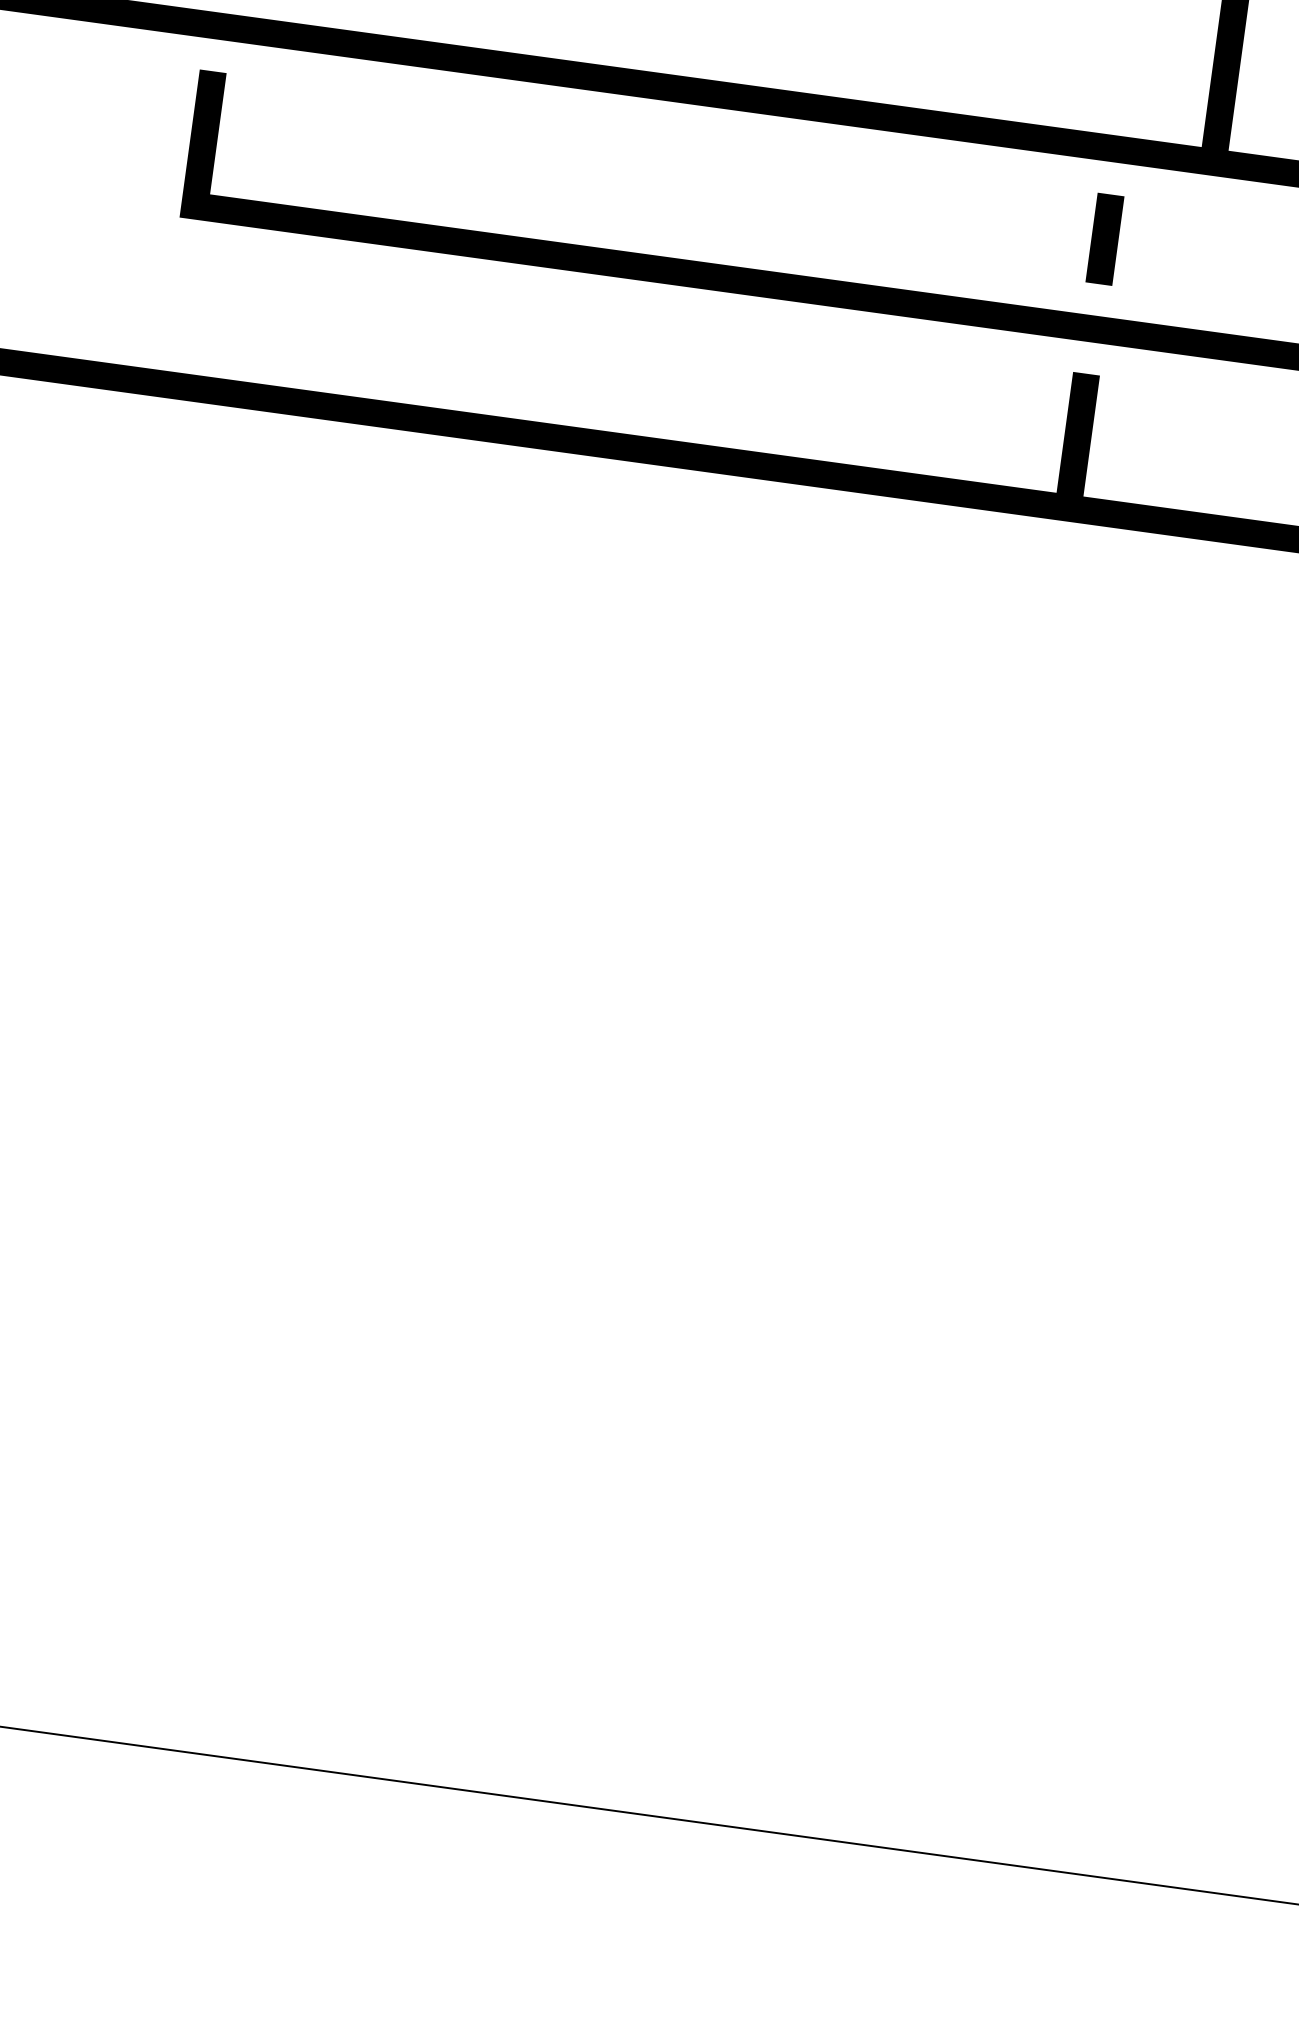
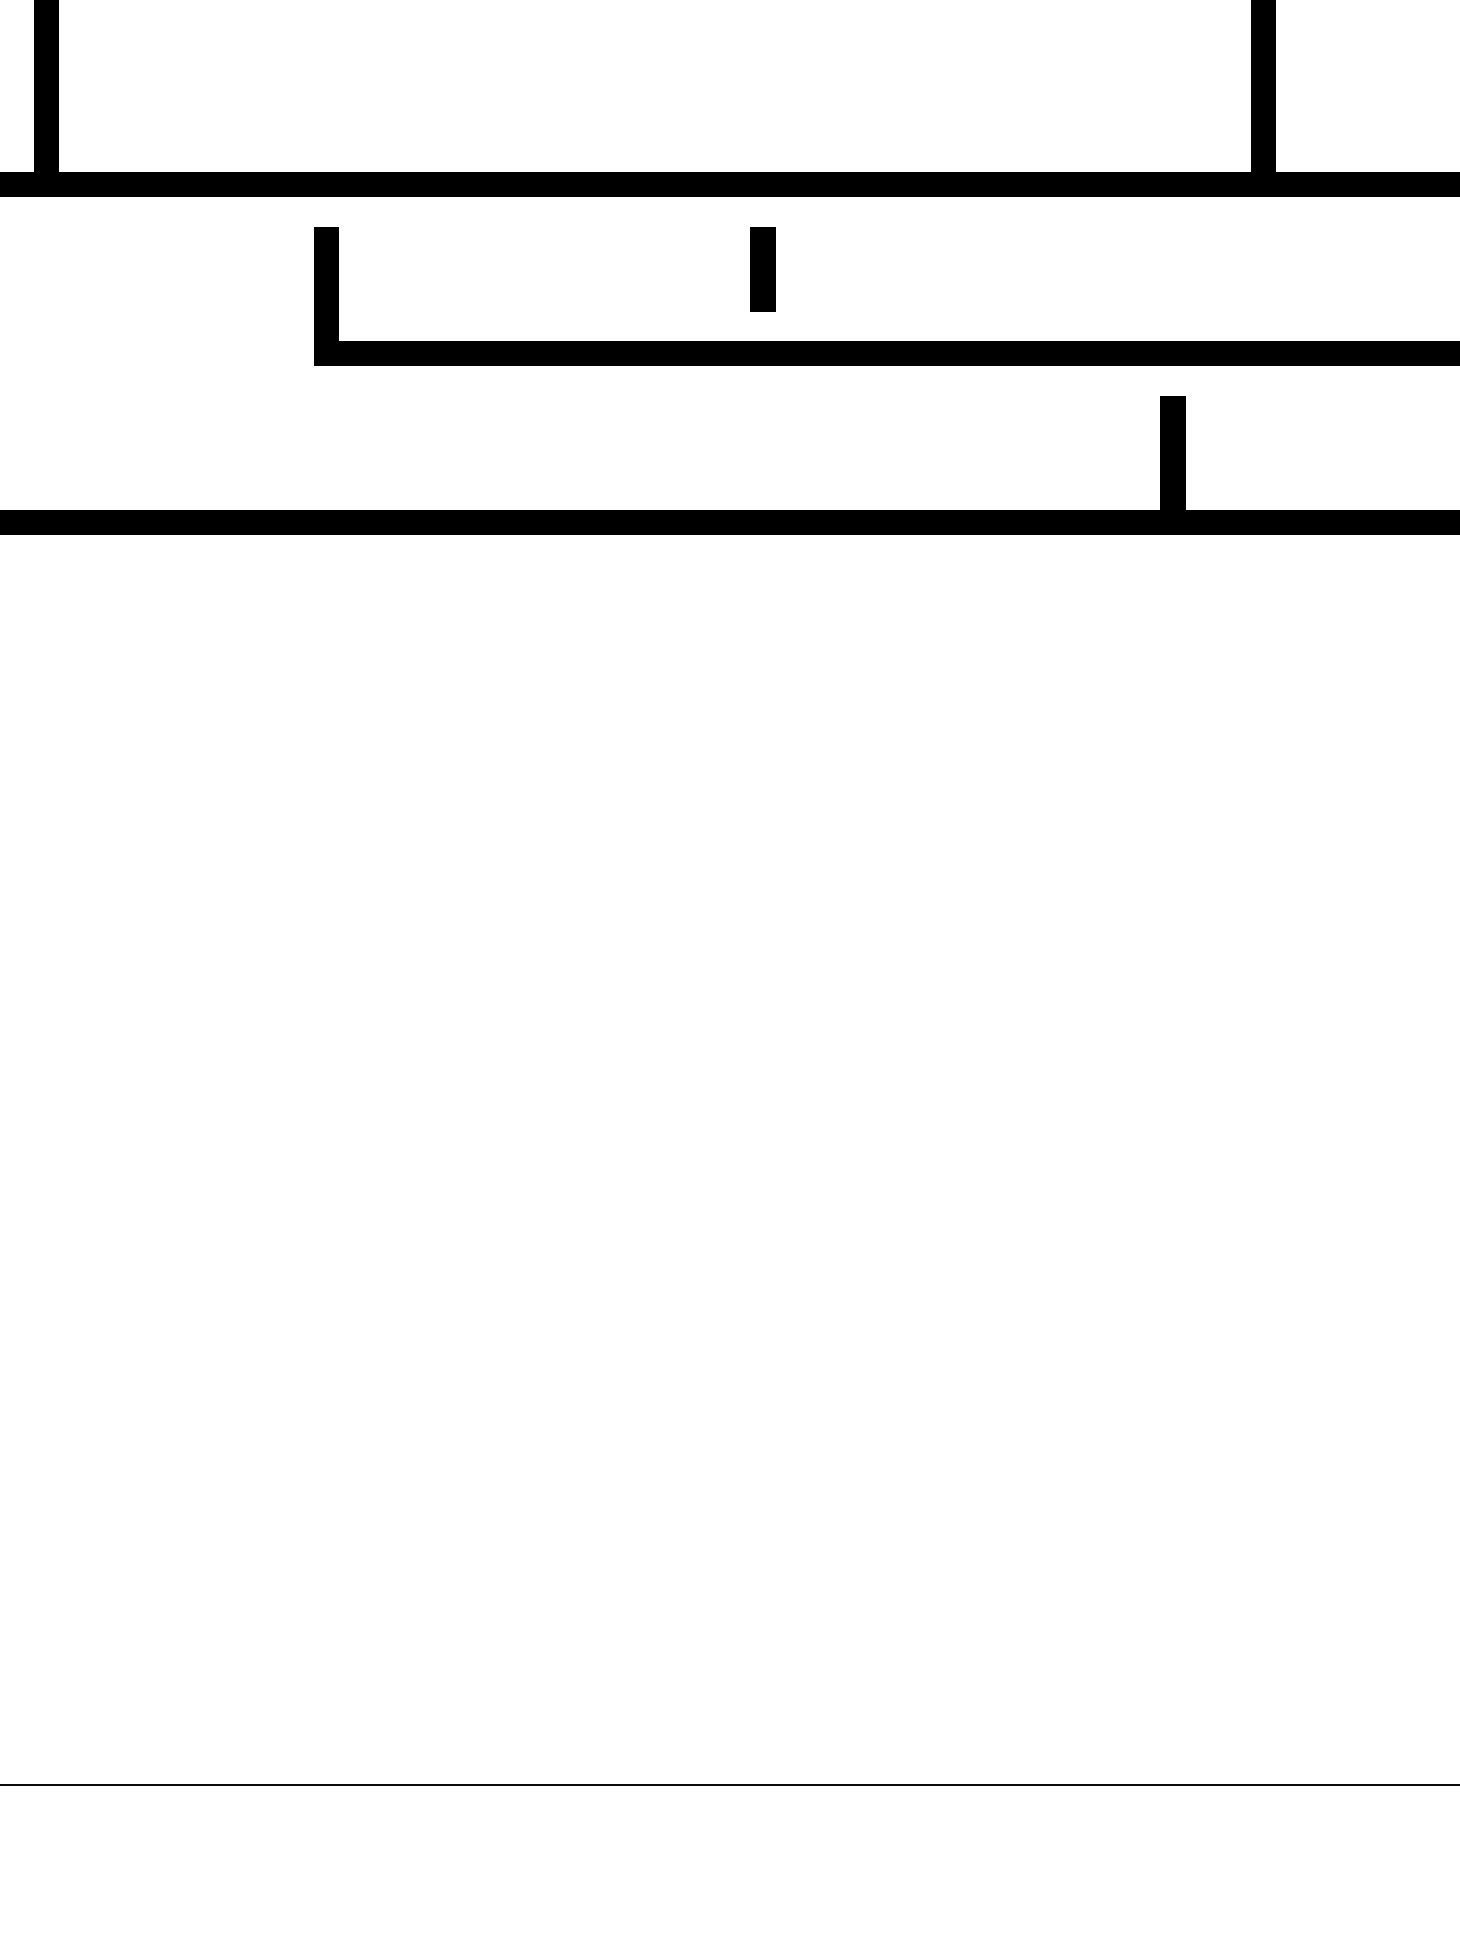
line: (1104, 239) -> (762, 269), moved

